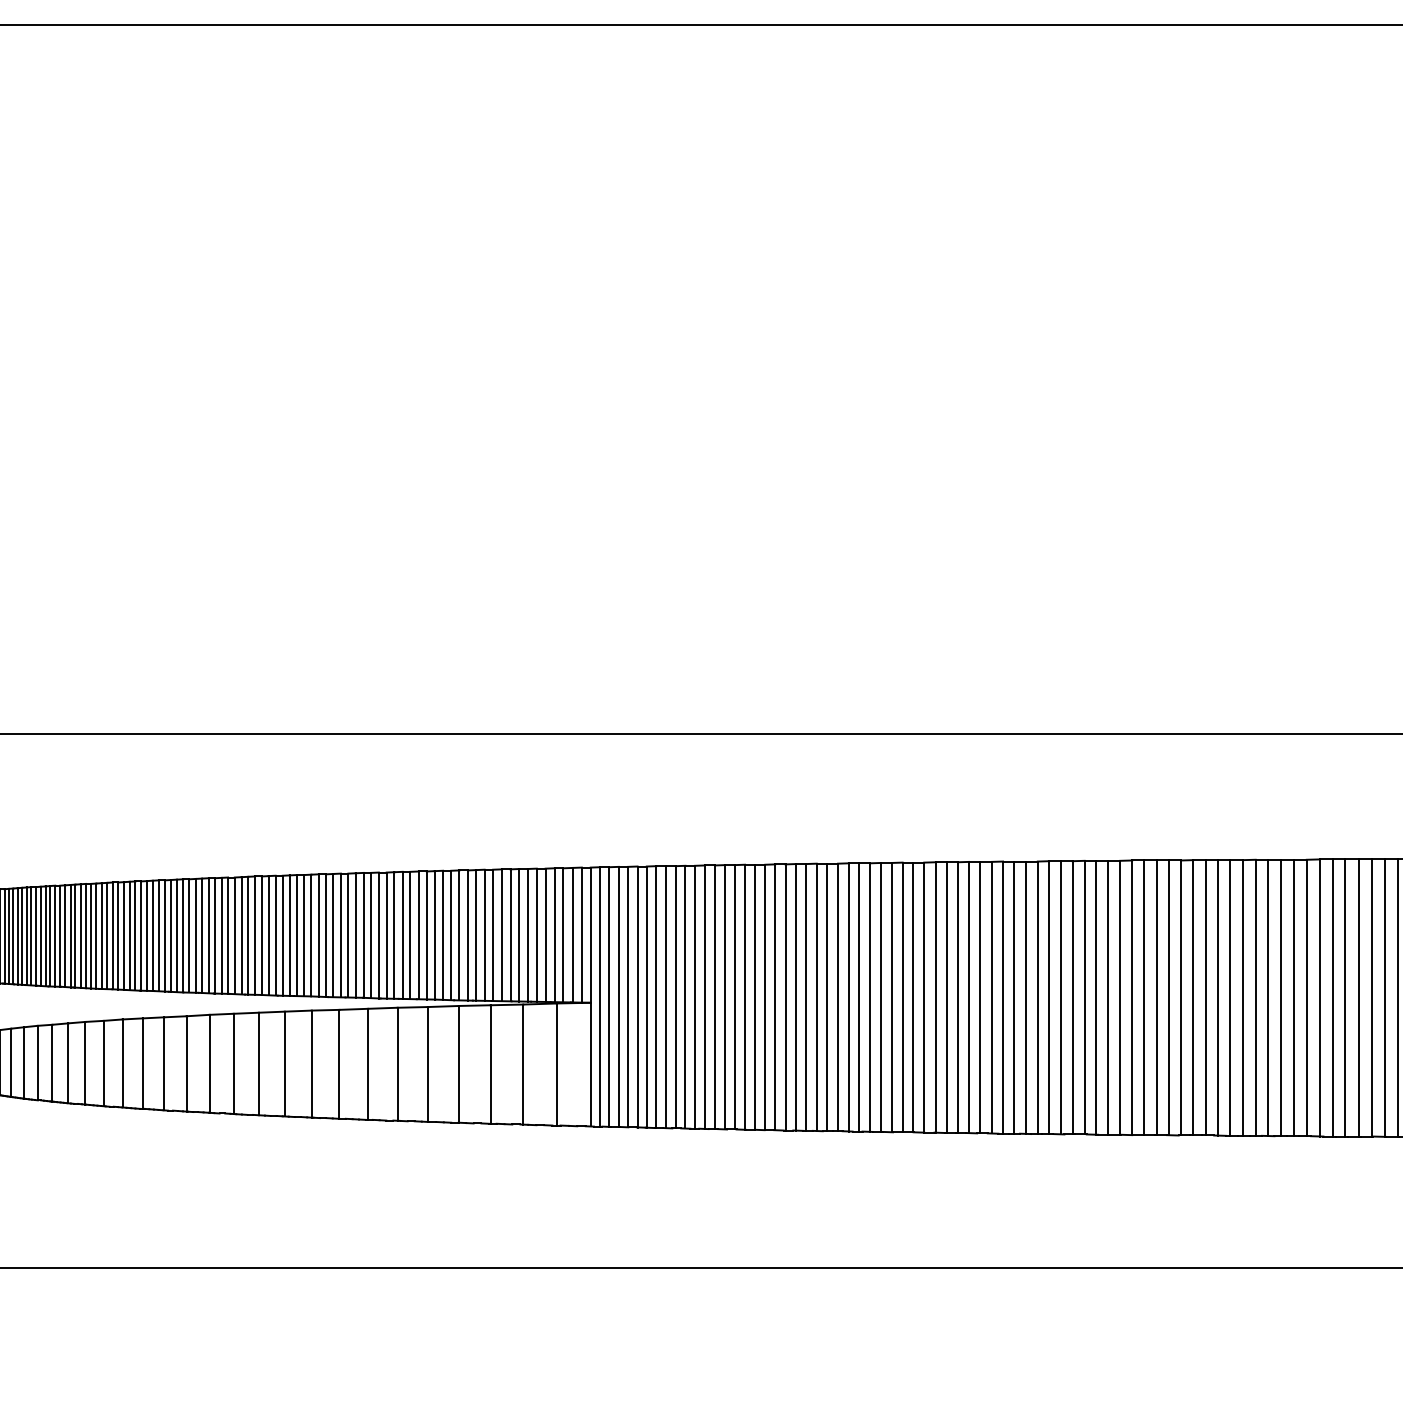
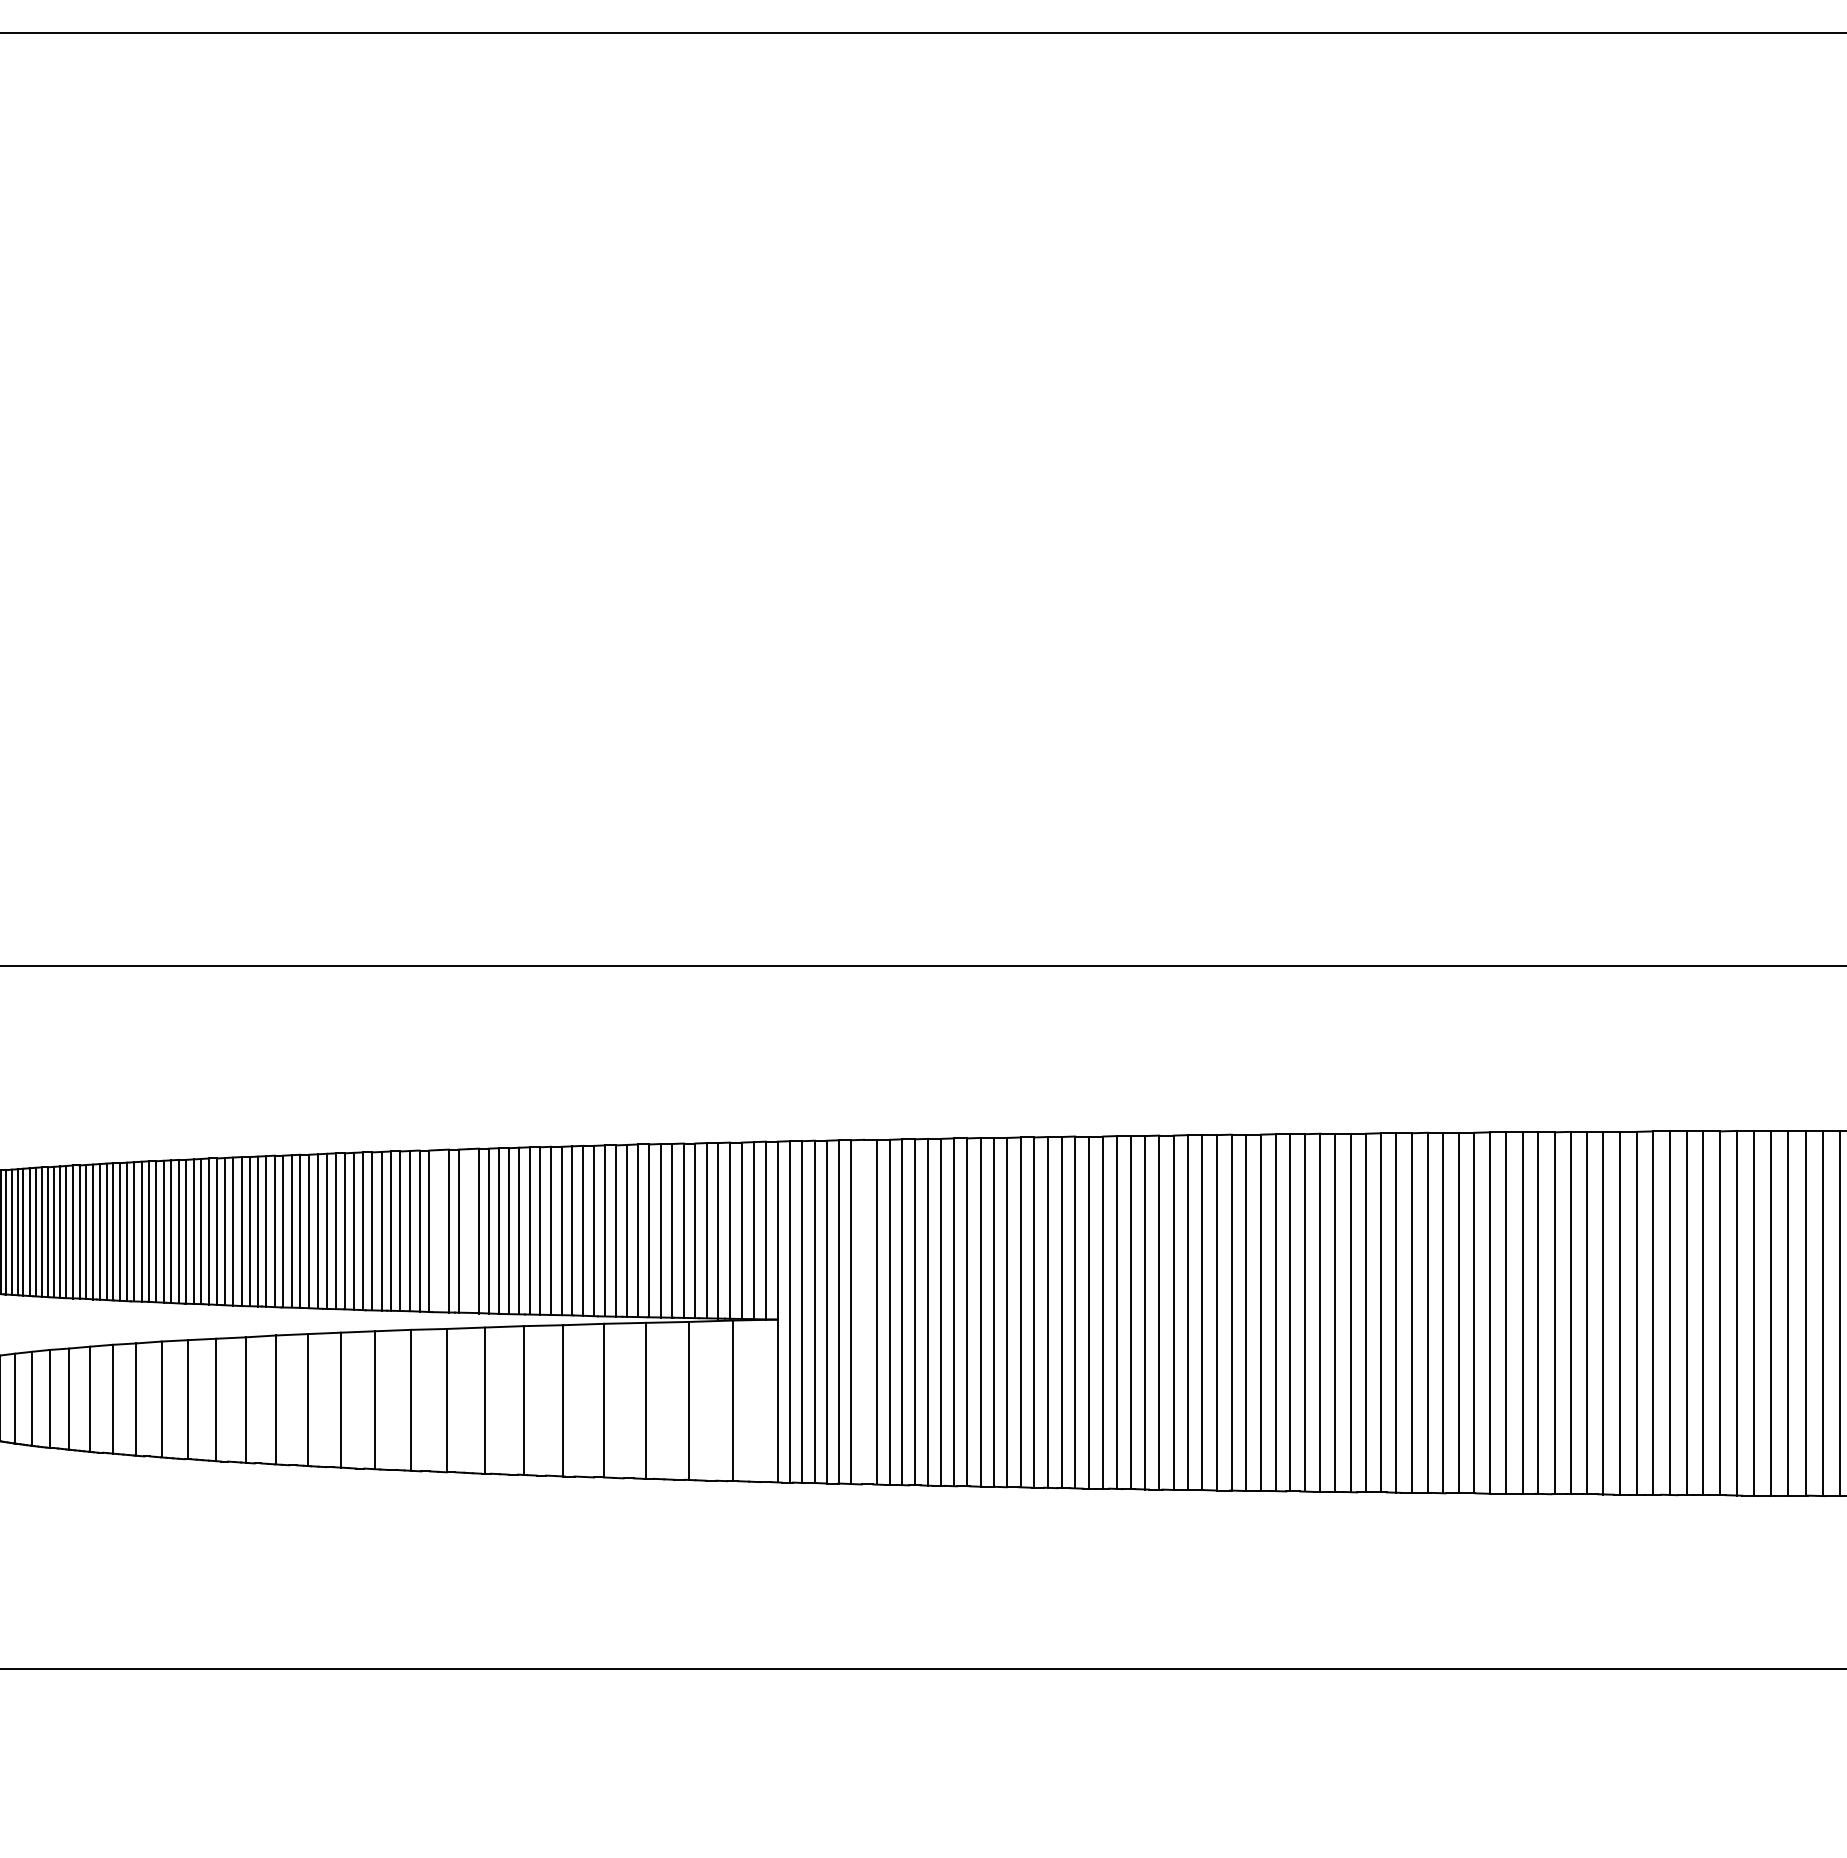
line: (333, 935) -> (439, 1231), removed
line: (355, 935) -> (468, 1231), removed
line: (656, 996) -> (864, 1311), removed

